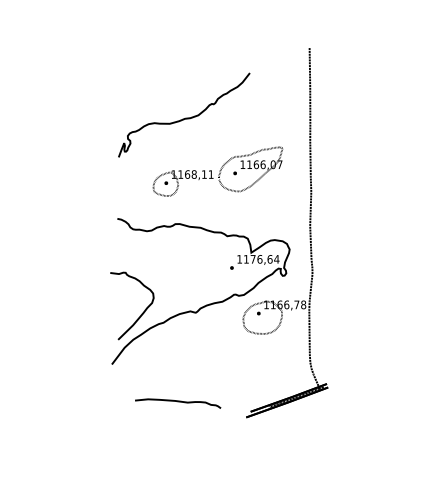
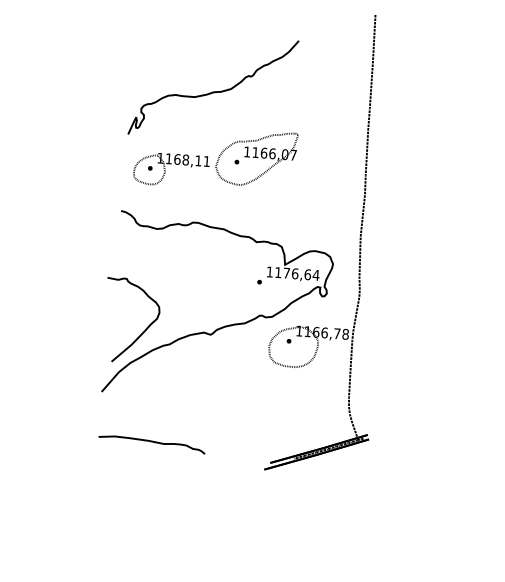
part: (217, 171) -> (215, 158), moved
curve: (178, 402) -> (152, 443), moved

